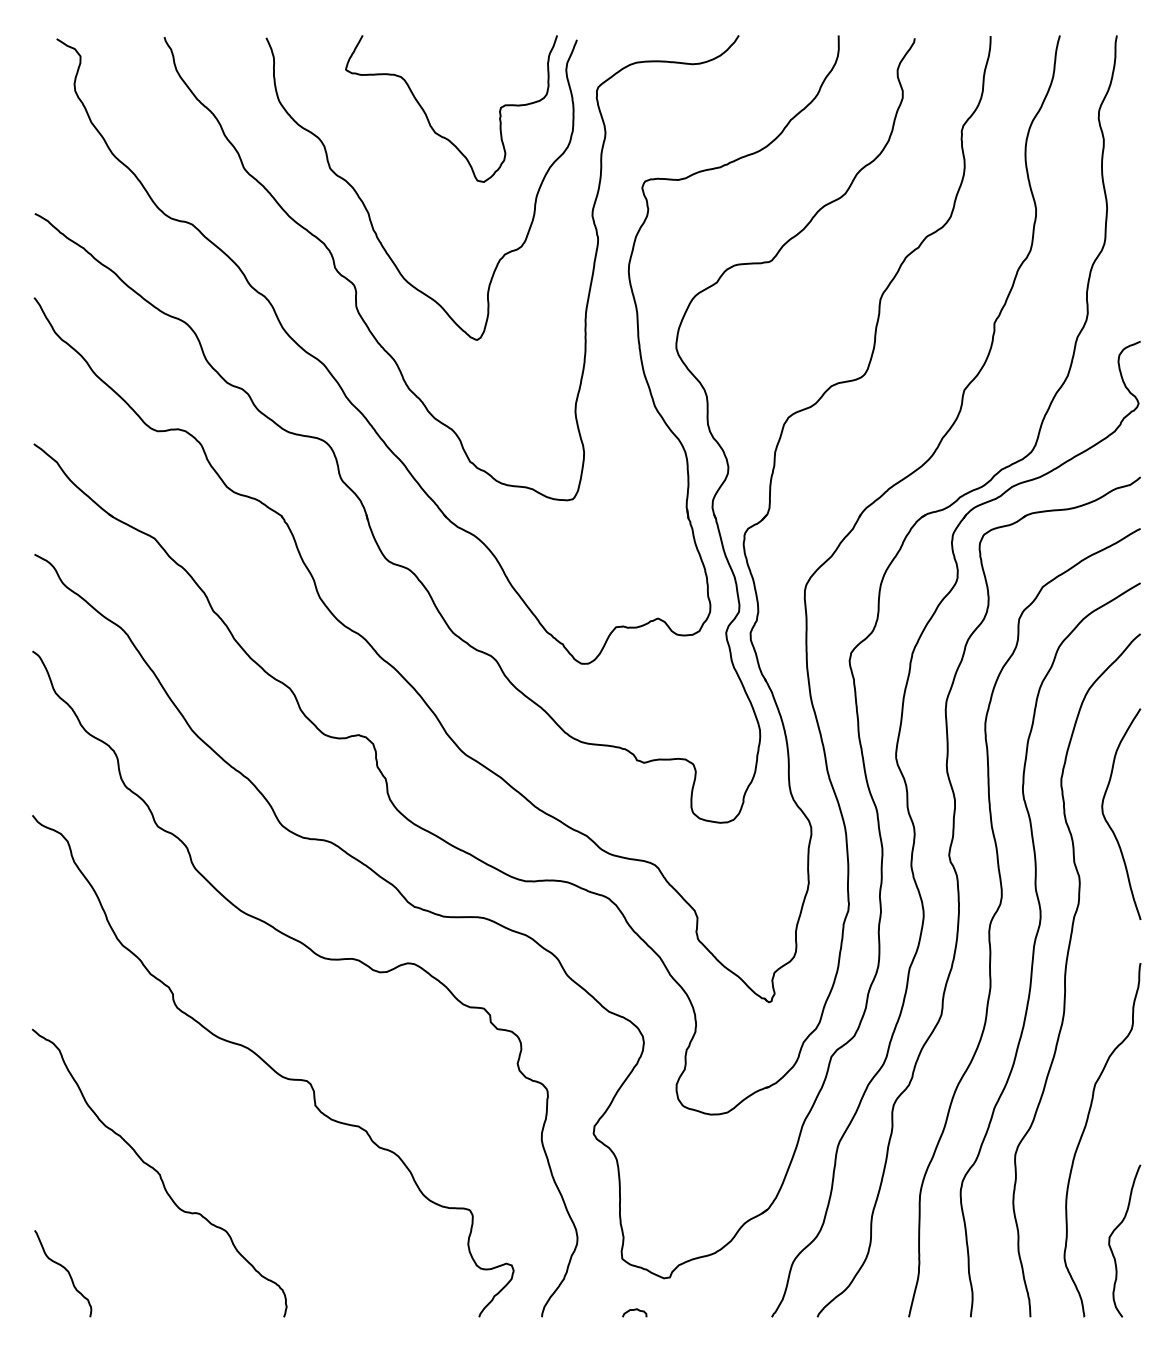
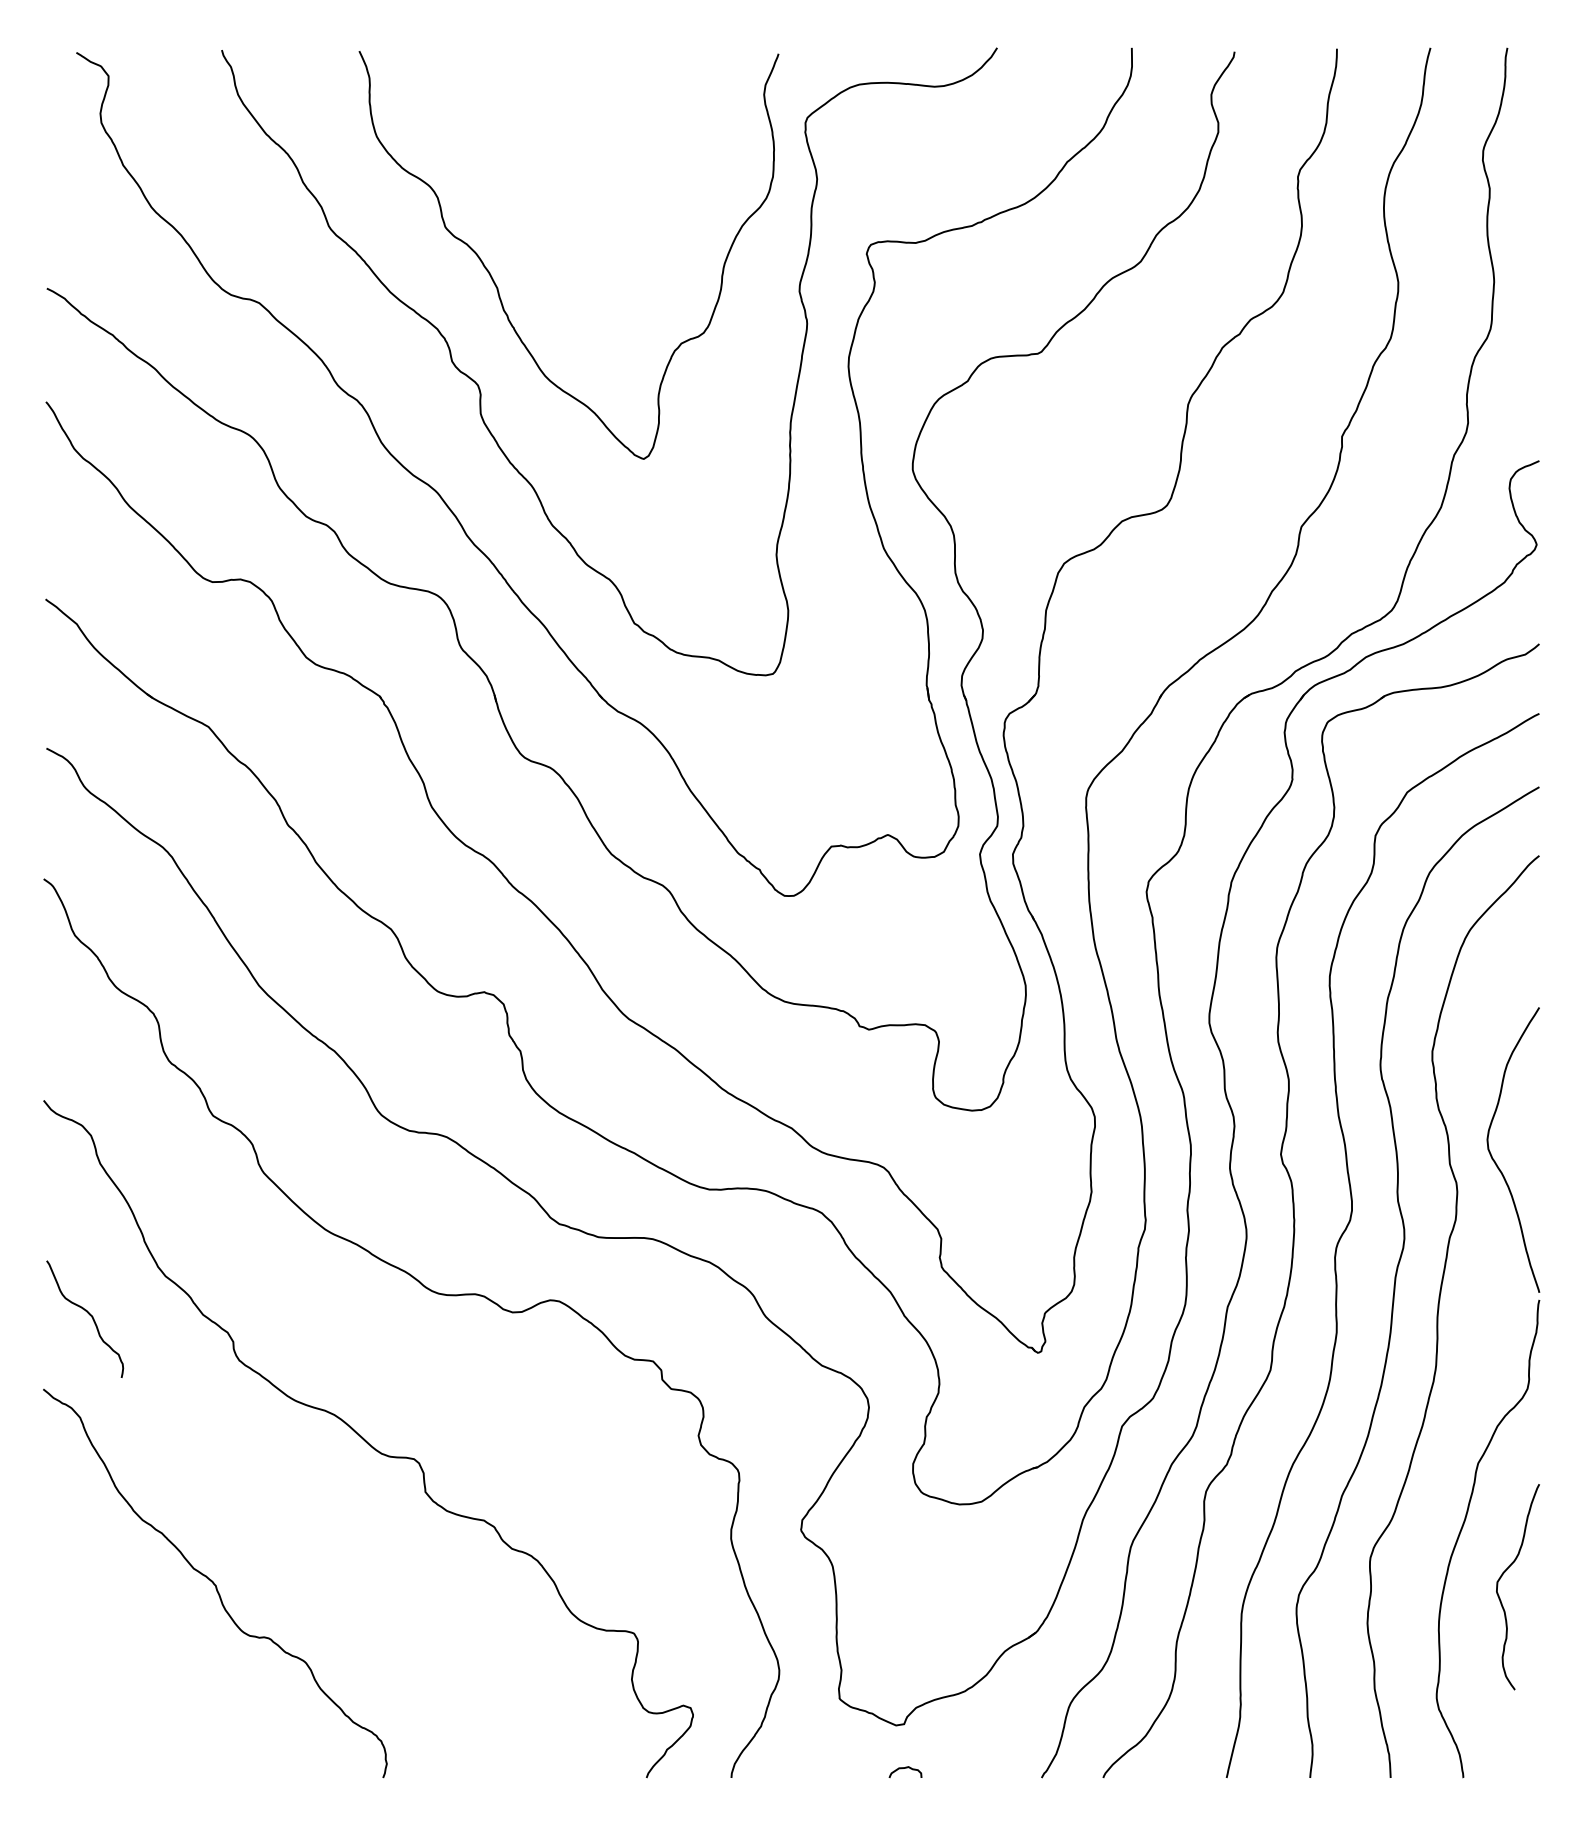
curve: (427, 117) -> (577, 158), removed
curve: (1108, 823) -> (1496, 1162), moved
curve: (1113, 1233) -> (1502, 1576), moved
curve: (65, 1270) -> (88, 1314), moved
curve: (634, 1310) -> (905, 1768), moved

